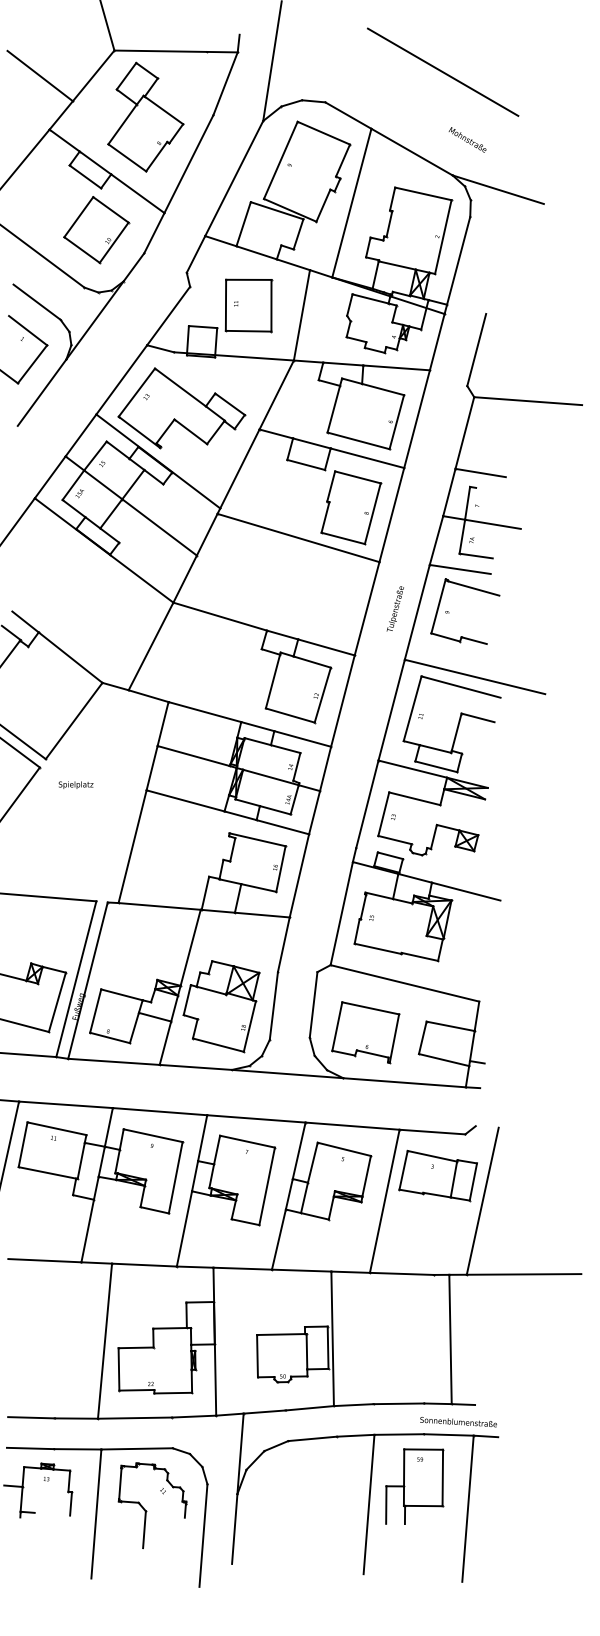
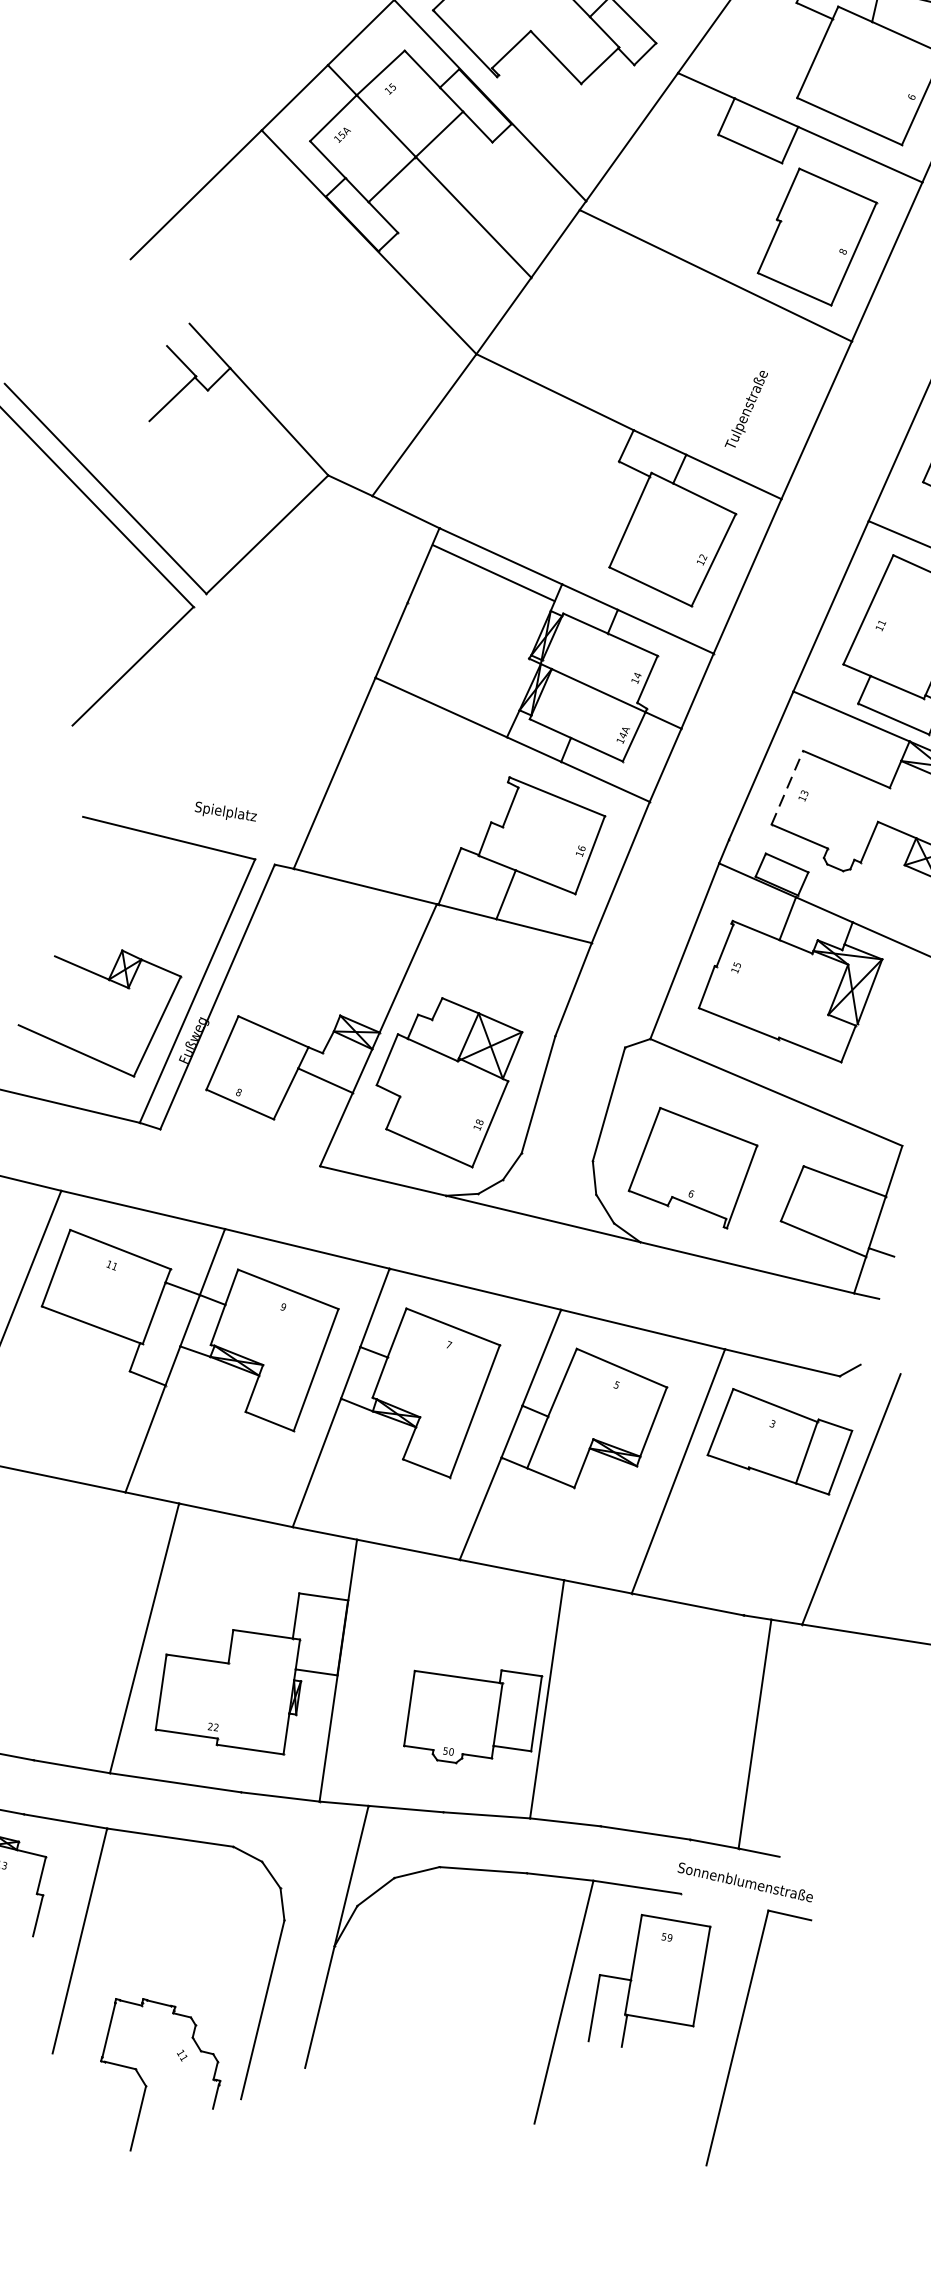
text: (394, 608) -> (745, 408), moved
line: (193, 756) -> (493, 574), moved
text: (75, 784) -> (225, 811), moved
line: (383, 813) -> (787, 786), solid -> dashed
line: (113, 1061) -> (239, 1147), removed
line: (448, 1434) -> (724, 1901), removed
part: (146, 1510) -> (147, 2085), moved

